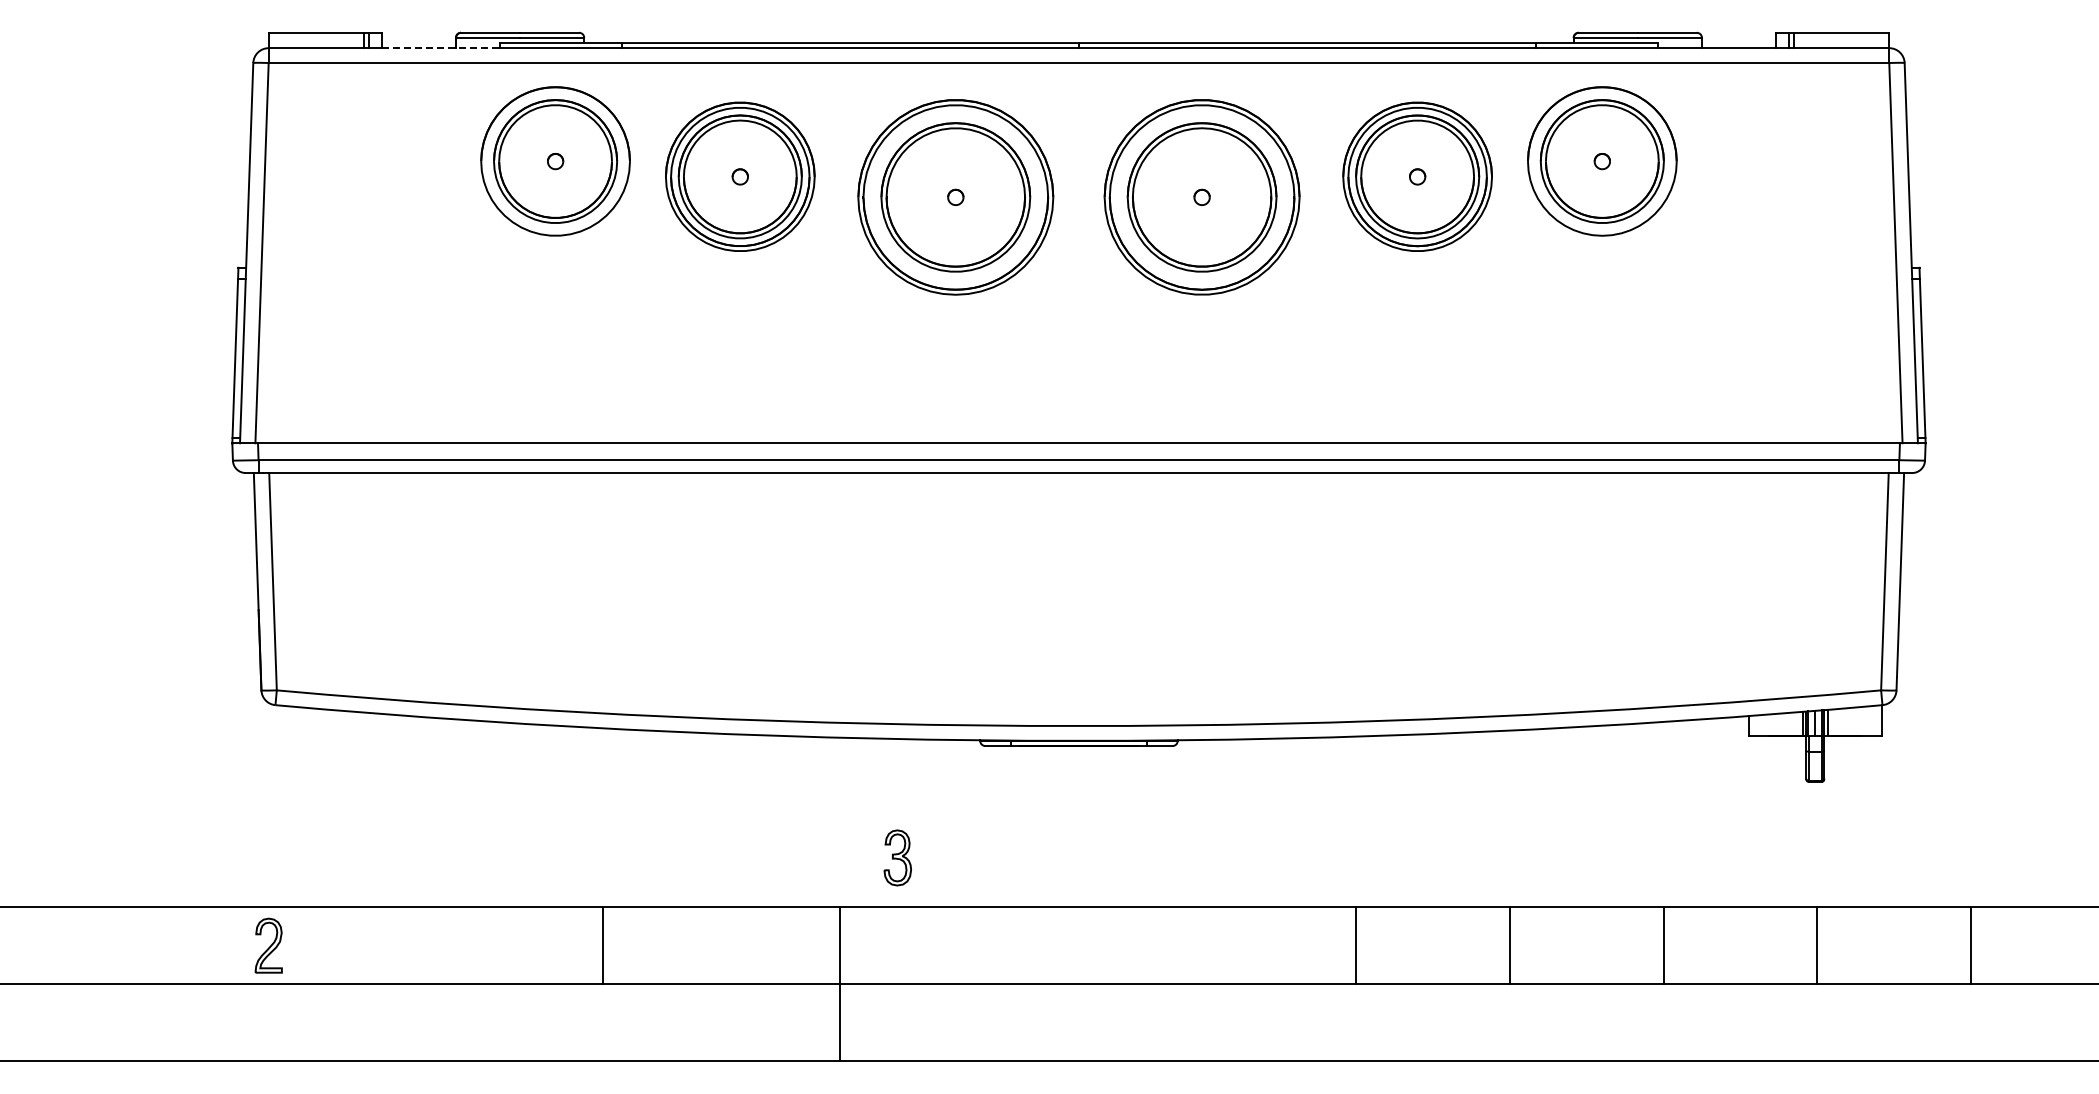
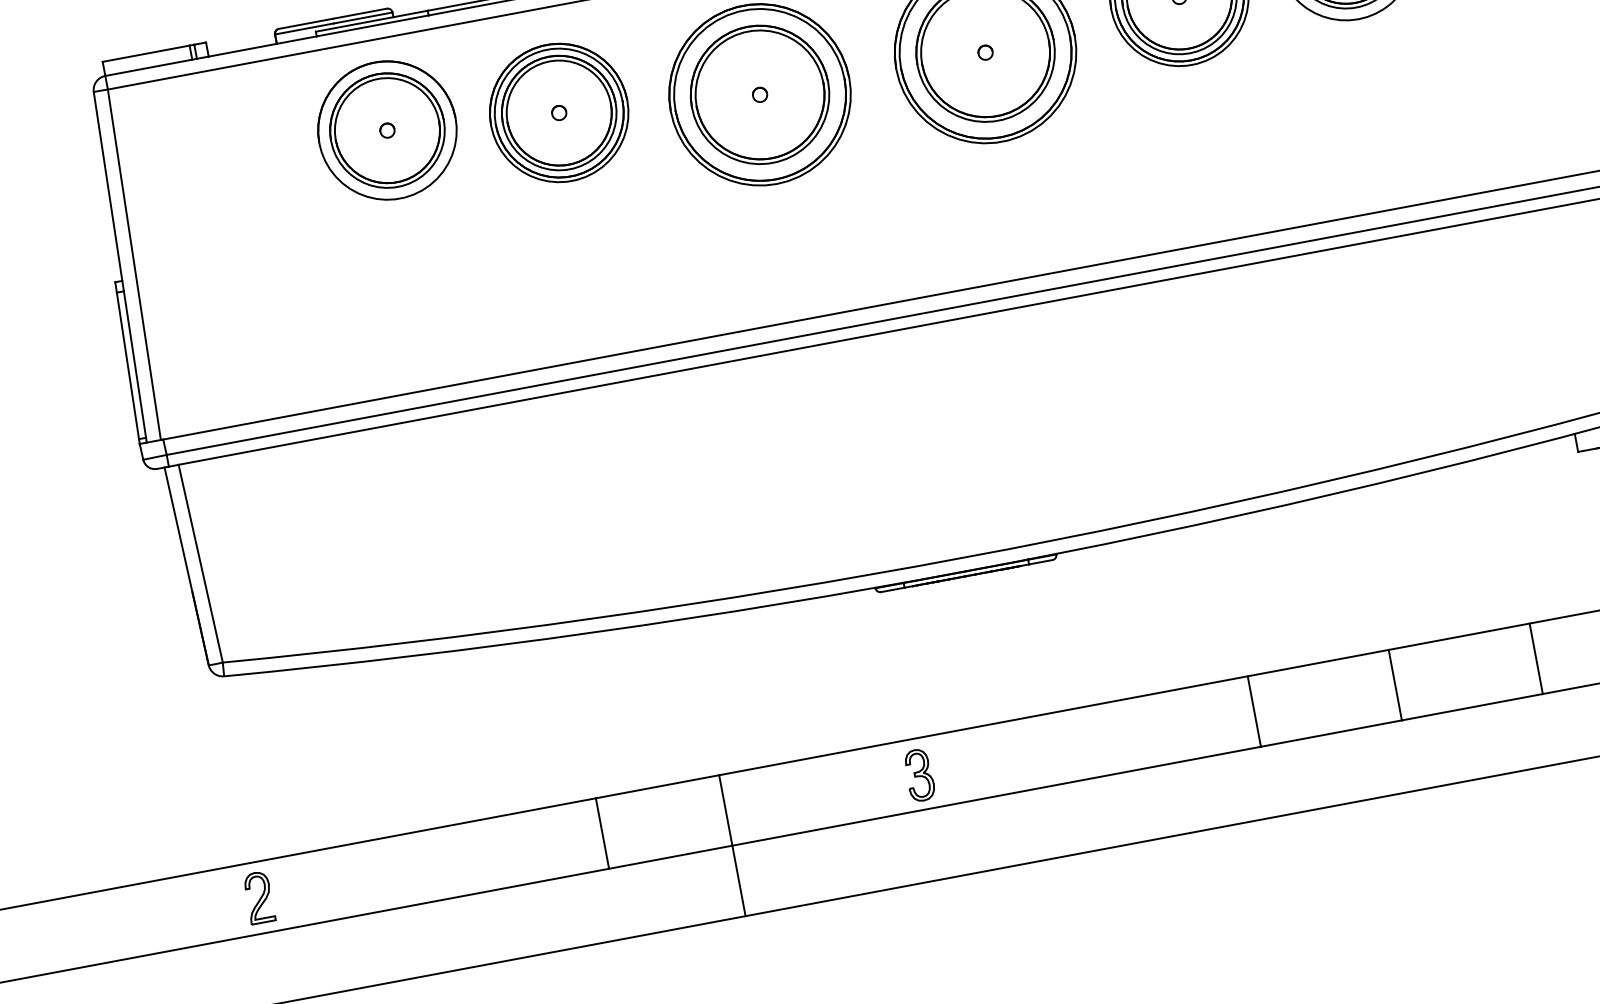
line: (441, 48) -> (263, 46), dashed -> solid
part: (897, 857) -> (919, 774), moved
line: (602, 945) -> (602, 833), moved
line: (840, 984) -> (732, 845), moved

